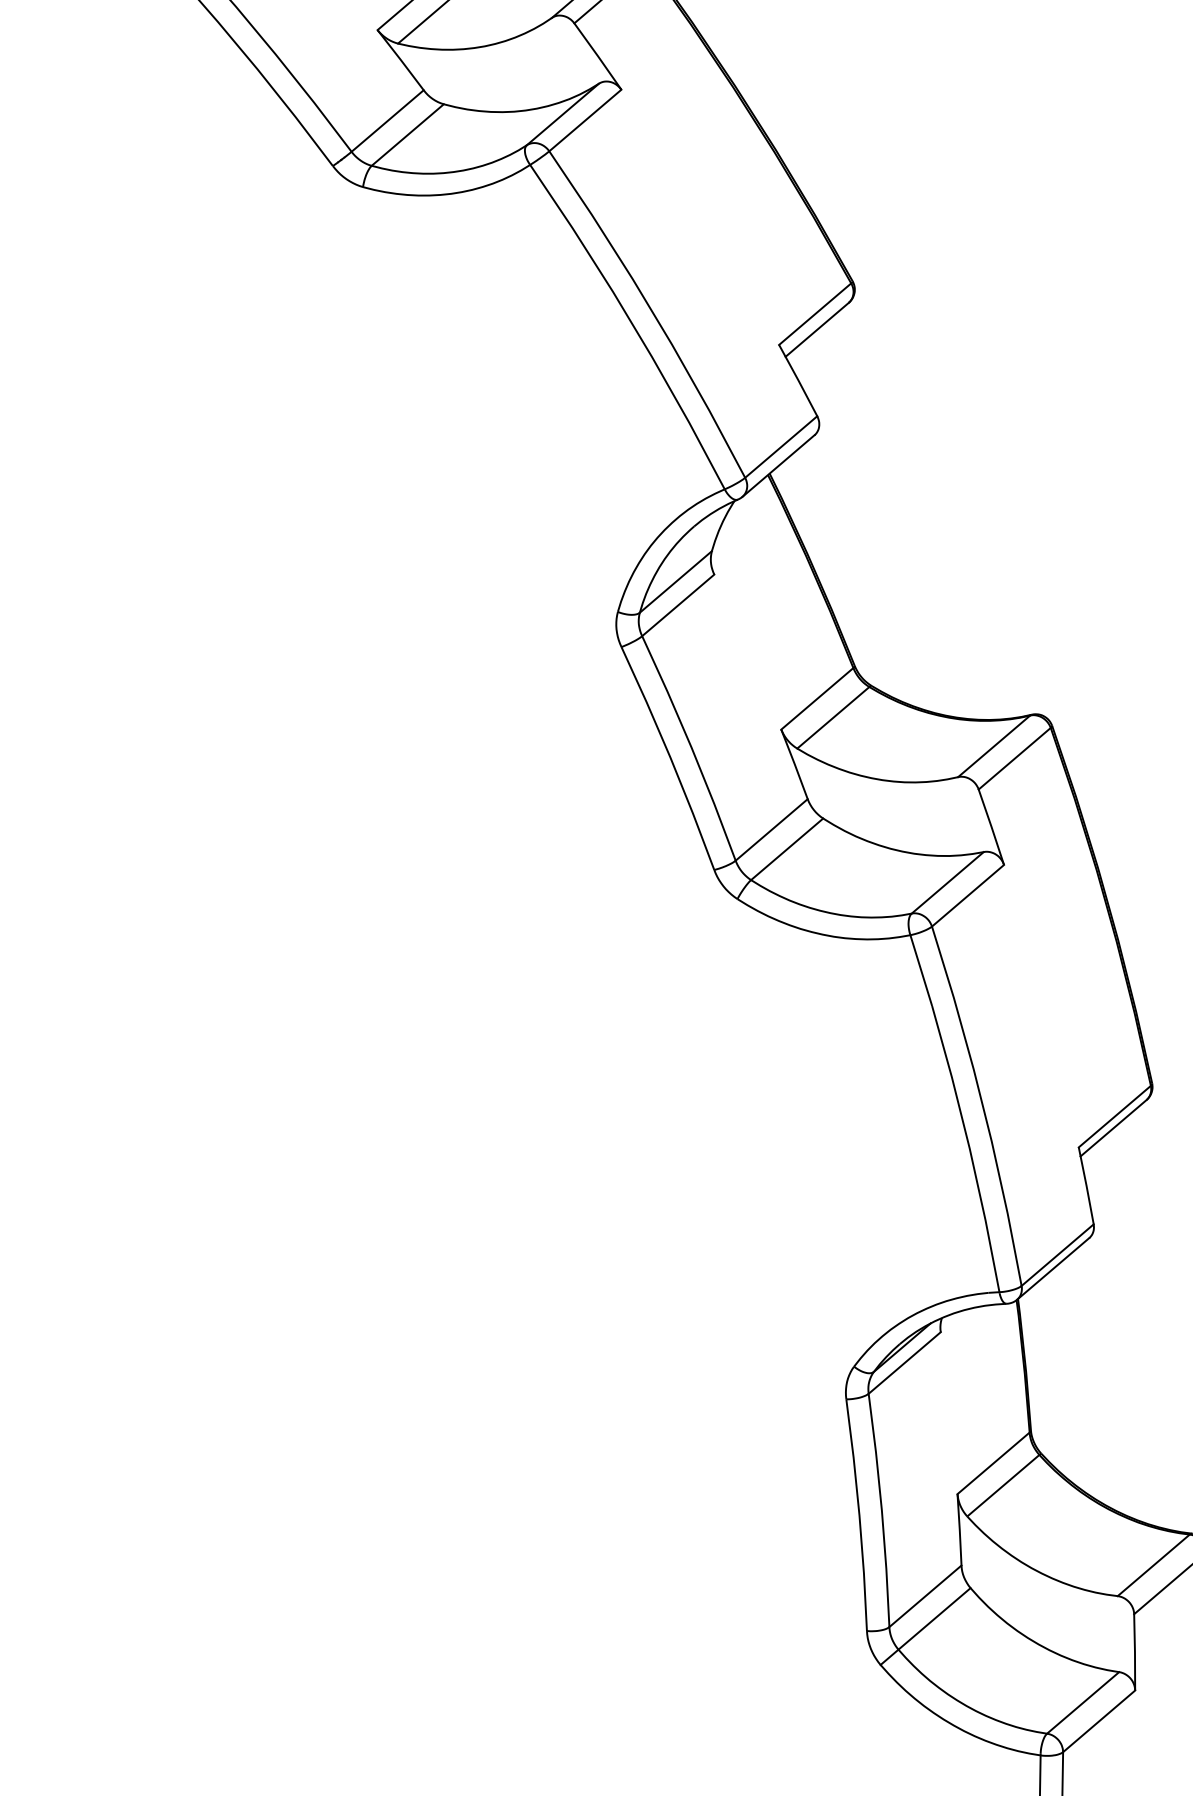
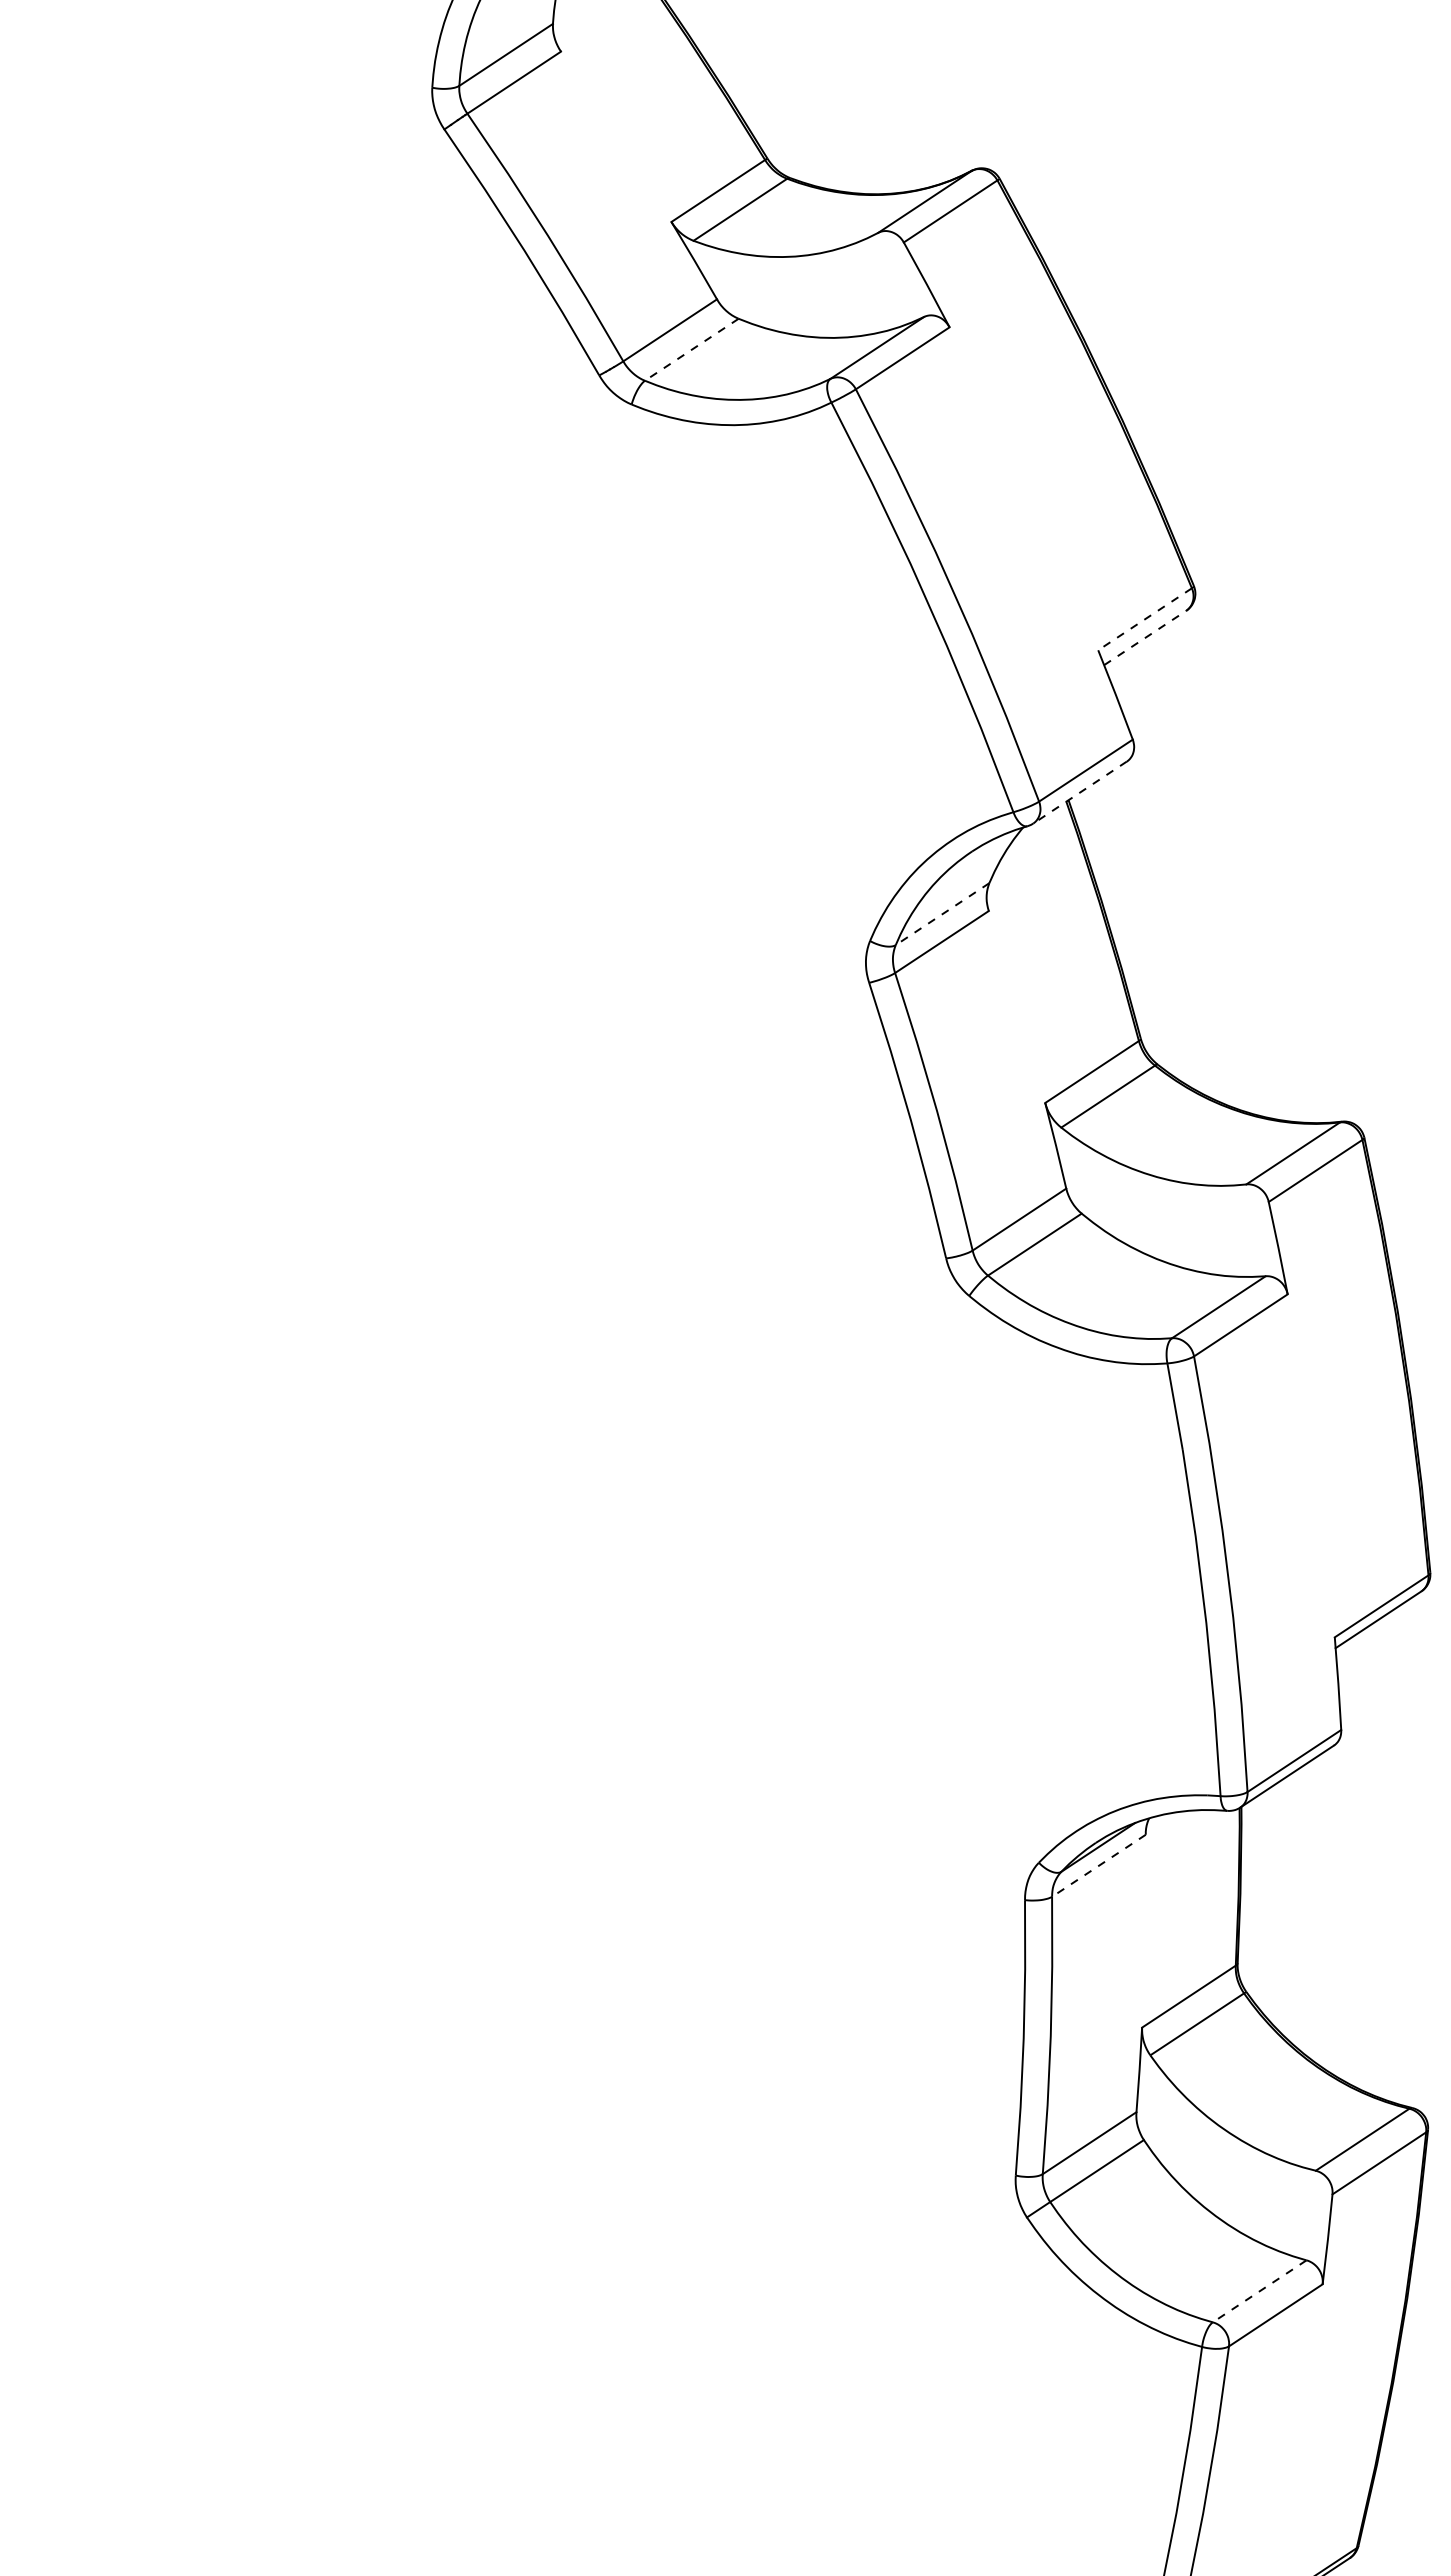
line: (407, 135) -> (691, 350), solid -> dashed
line: (814, 314) -> (1144, 619), solid -> dashed
line: (817, 329) -> (1145, 637), solid -> dashed
line: (778, 466) -> (1079, 792), solid -> dashed
line: (675, 582) -> (942, 914), solid -> dashed
line: (904, 1363) -> (1098, 1866), solid -> dashed
line: (1082, 1703) -> (1259, 2291), solid -> dashed

